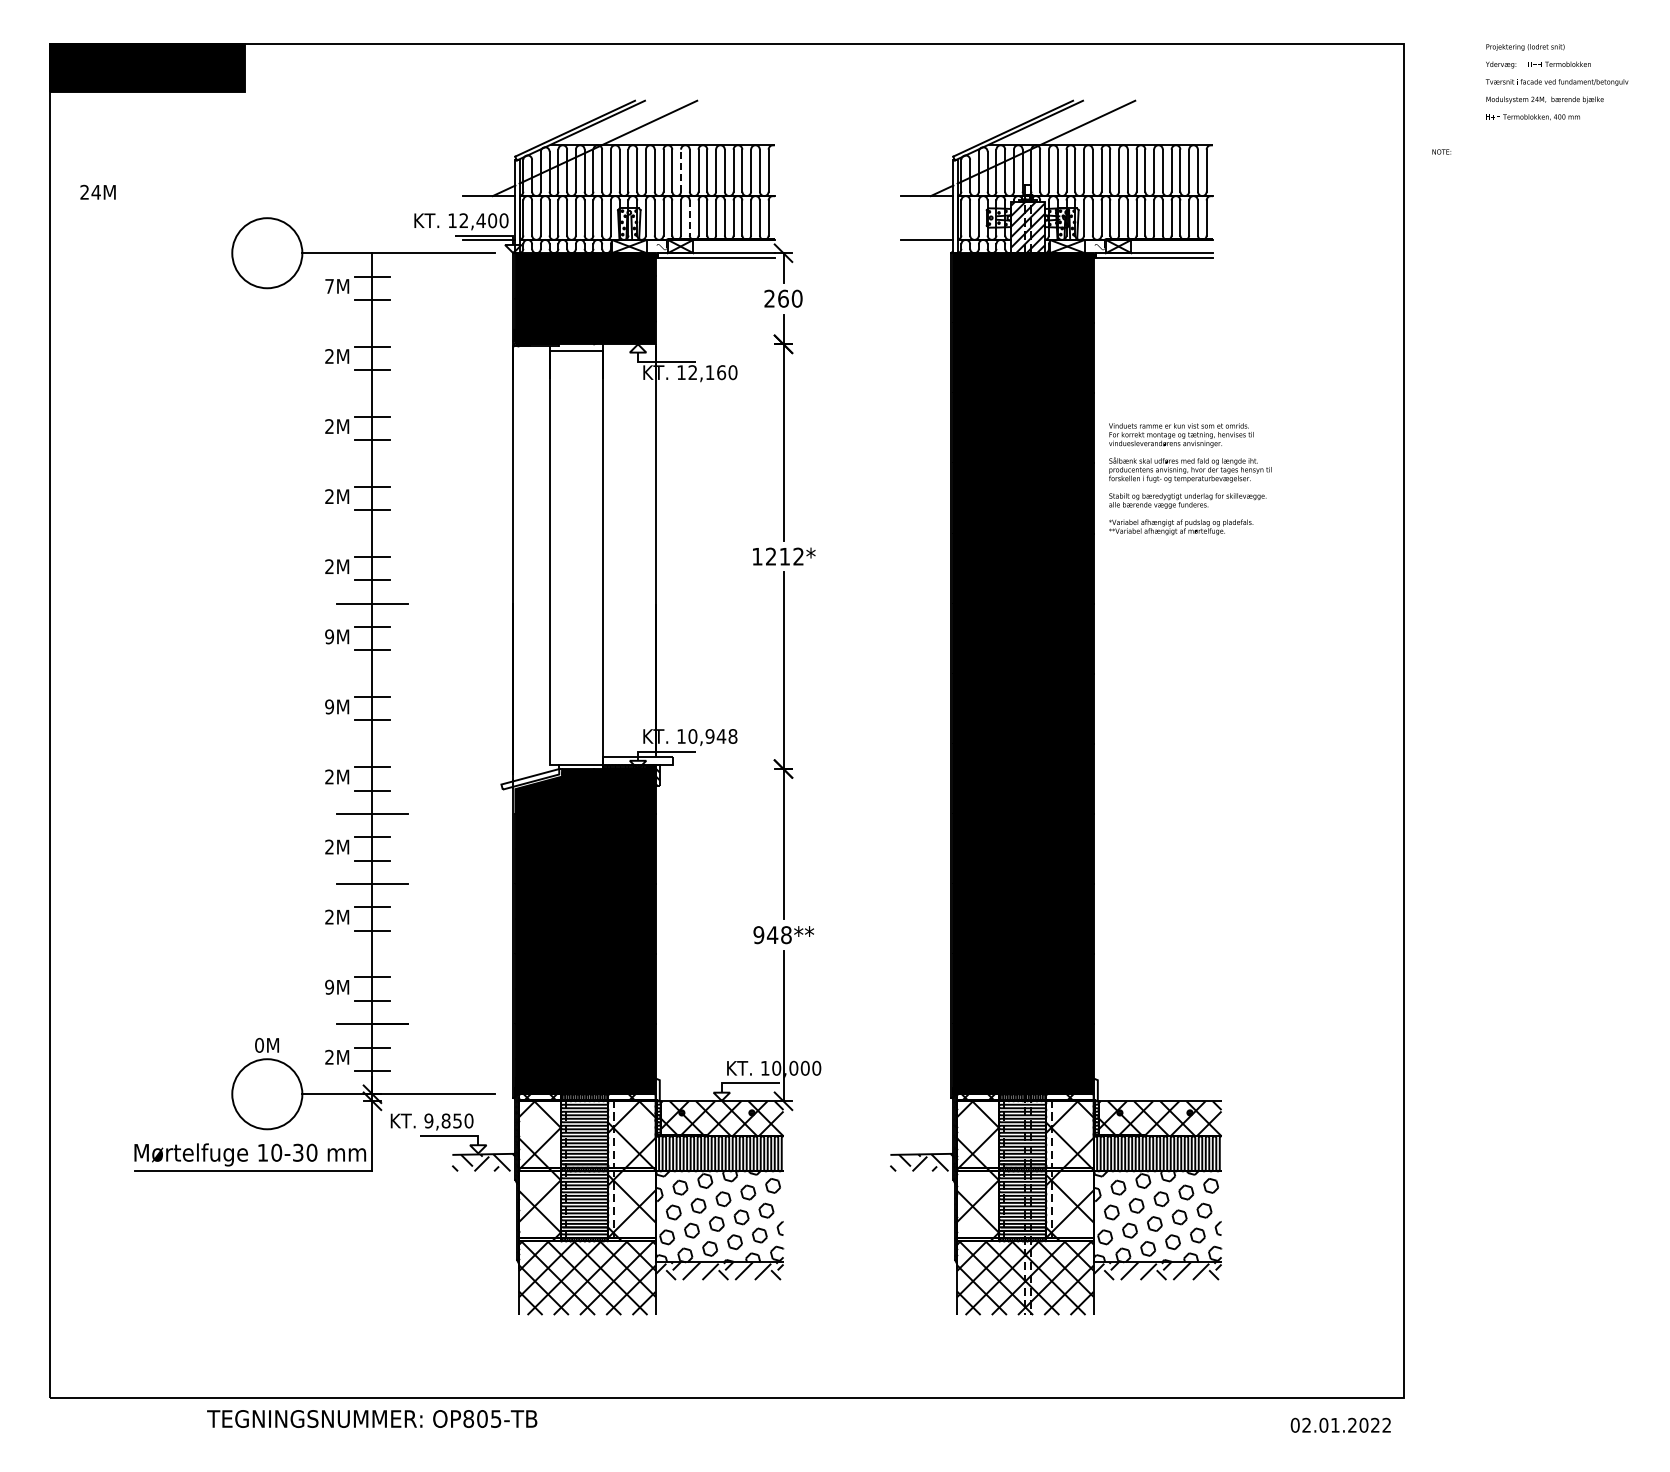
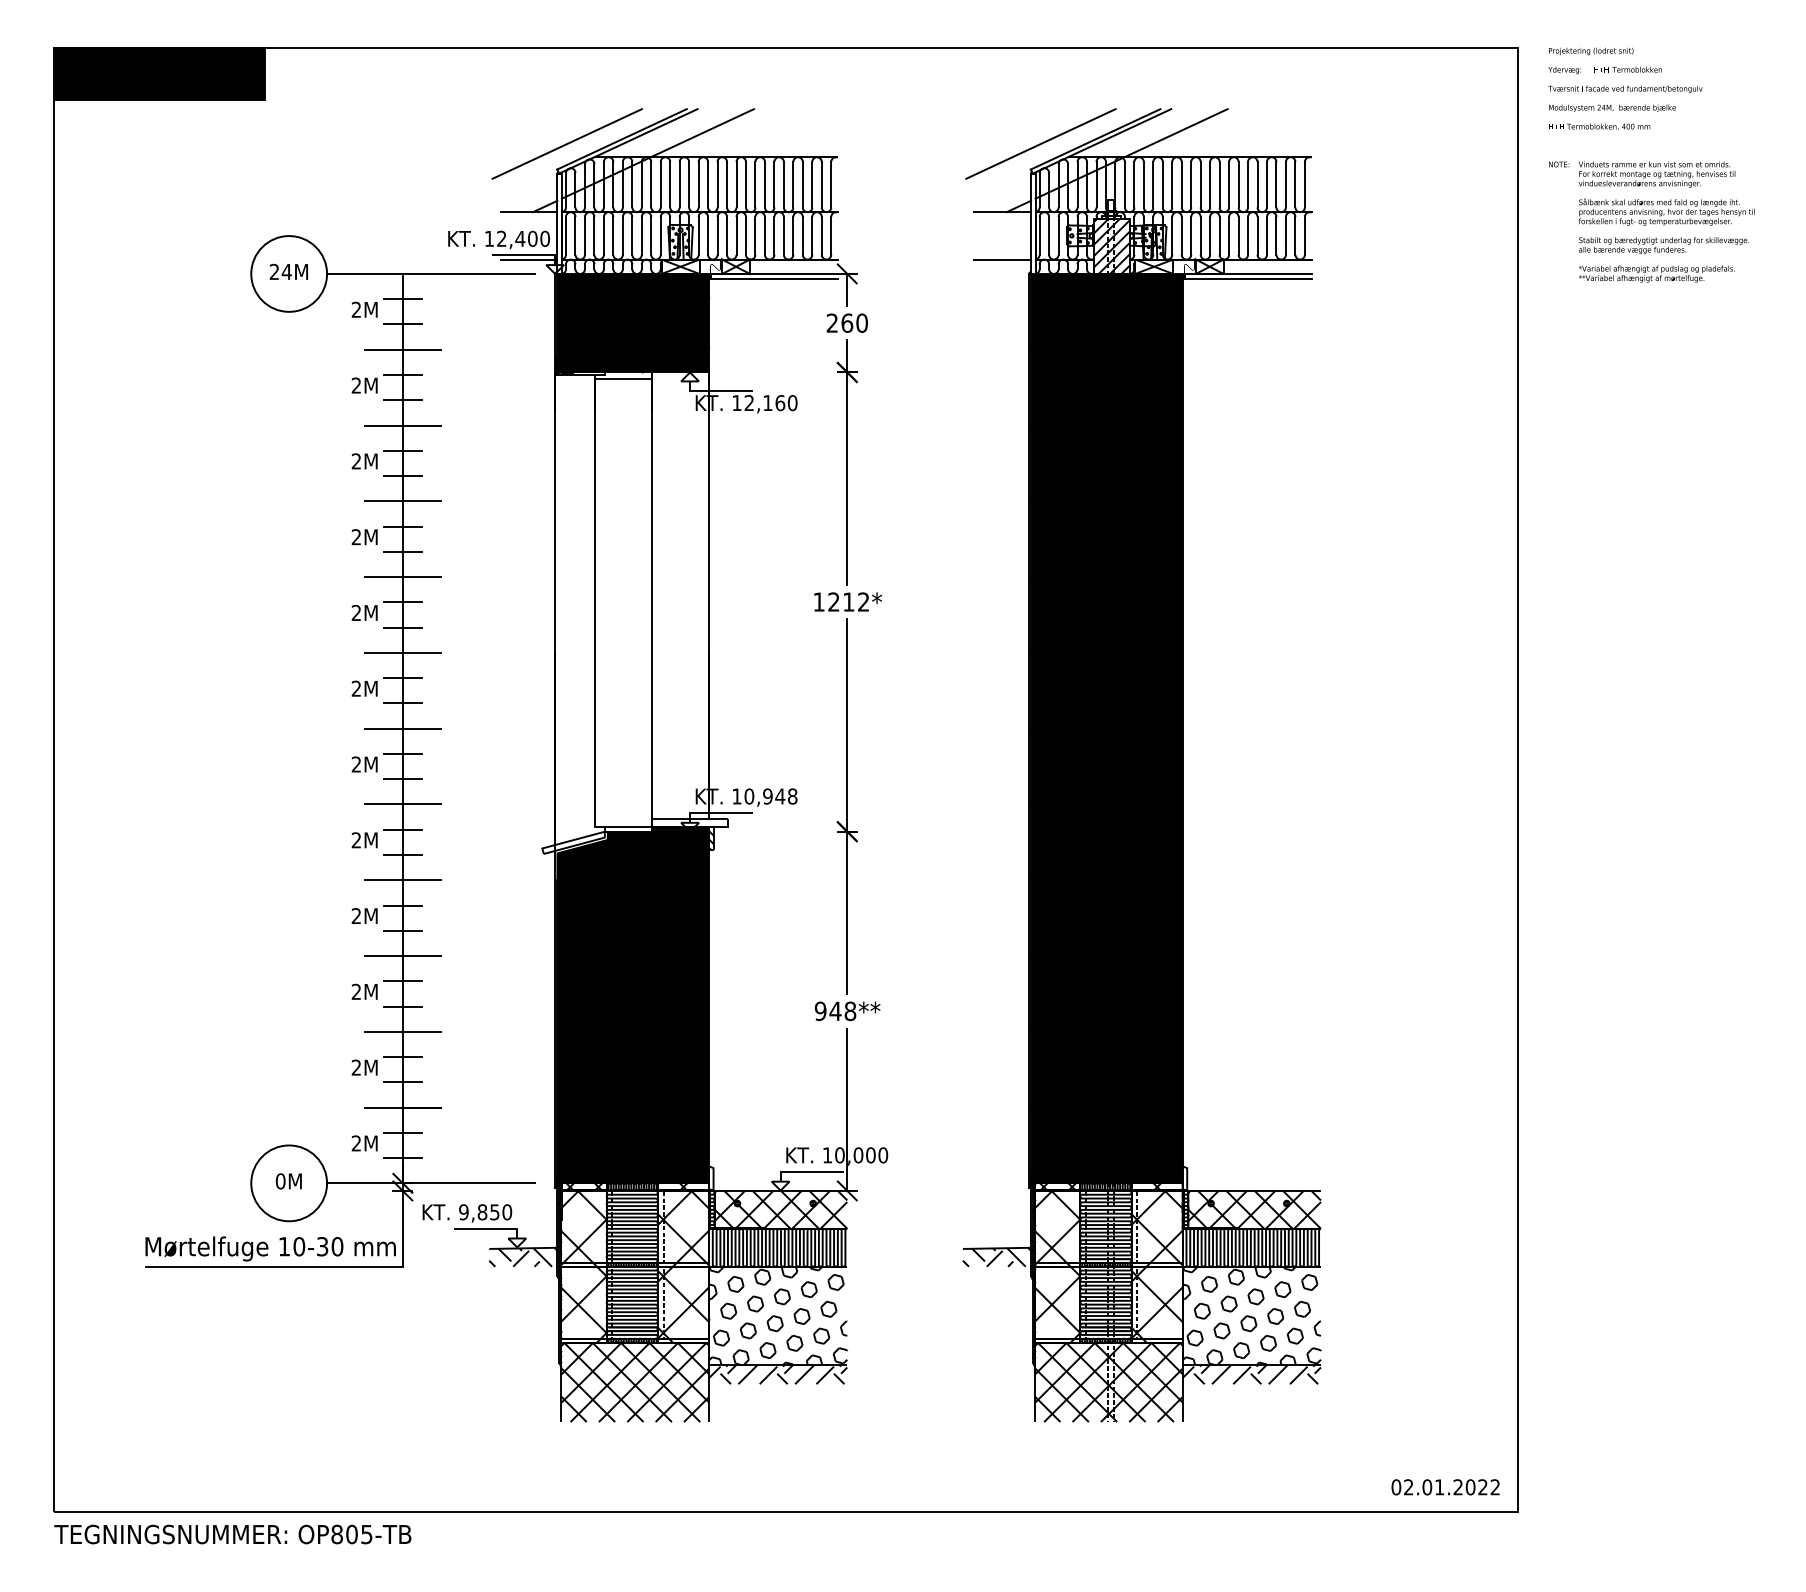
text: (1556, 82) -> (1624, 89), moved
line: (524, 132) -> (567, 143), added
line: (962, 132) -> (1040, 143), added
line: (681, 170) -> (737, 184), dashed -> solid
text: (97, 191) -> (288, 271), moved
line: (689, 218) -> (745, 236), dashed -> solid
text: (329, 286) -> (356, 309), 7M -> 2M
line: (372, 323) -> (402, 349), added
line: (372, 393) -> (402, 425), added
line: (372, 463) -> (402, 501), added
text: (1190, 479) -> (1666, 222), moved
line: (372, 533) -> (402, 577), added
text: (329, 636) -> (356, 688), 9M -> 2M
line: (372, 673) -> (402, 728), added
text: (329, 706) -> (356, 764), 9M -> 2M
line: (372, 743) -> (402, 804), added
line: (372, 954) -> (402, 1032), added
text: (329, 987) -> (356, 1067), 9M -> 2M
text: (266, 1045) -> (288, 1181), moved
text: (372, 1418) -> (233, 1533), moved
text: (1340, 1424) -> (1445, 1486), moved

